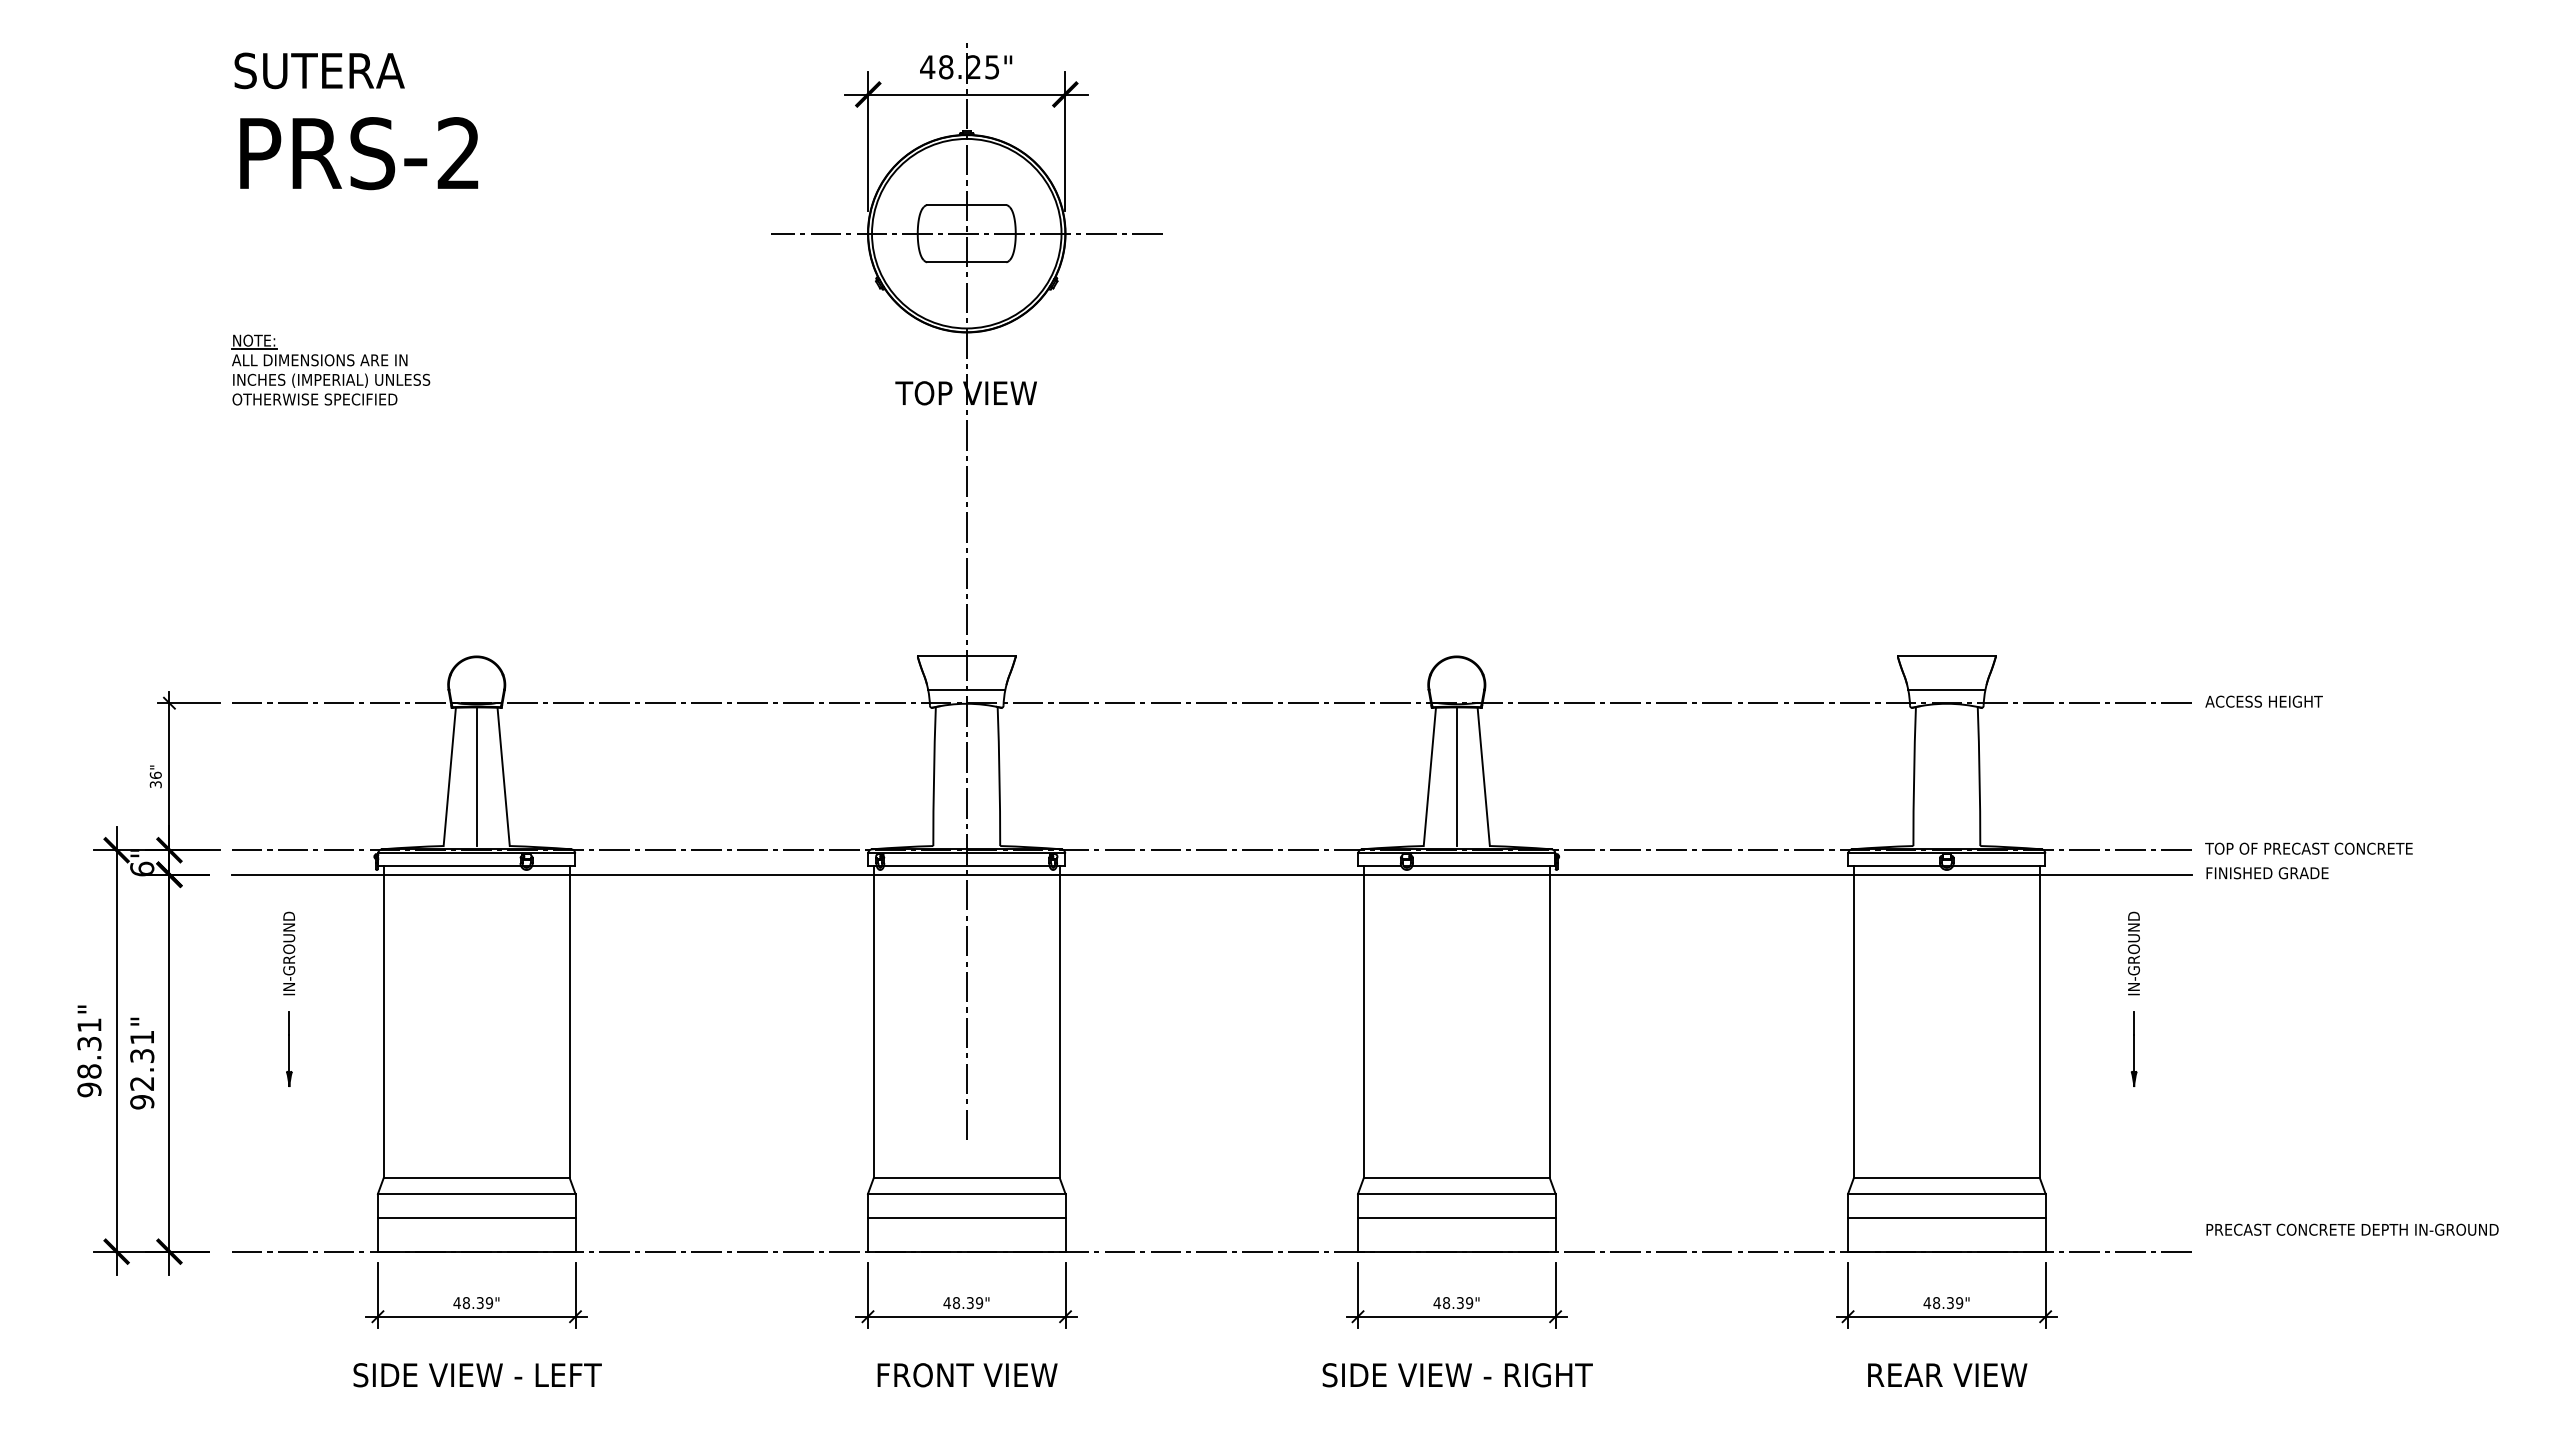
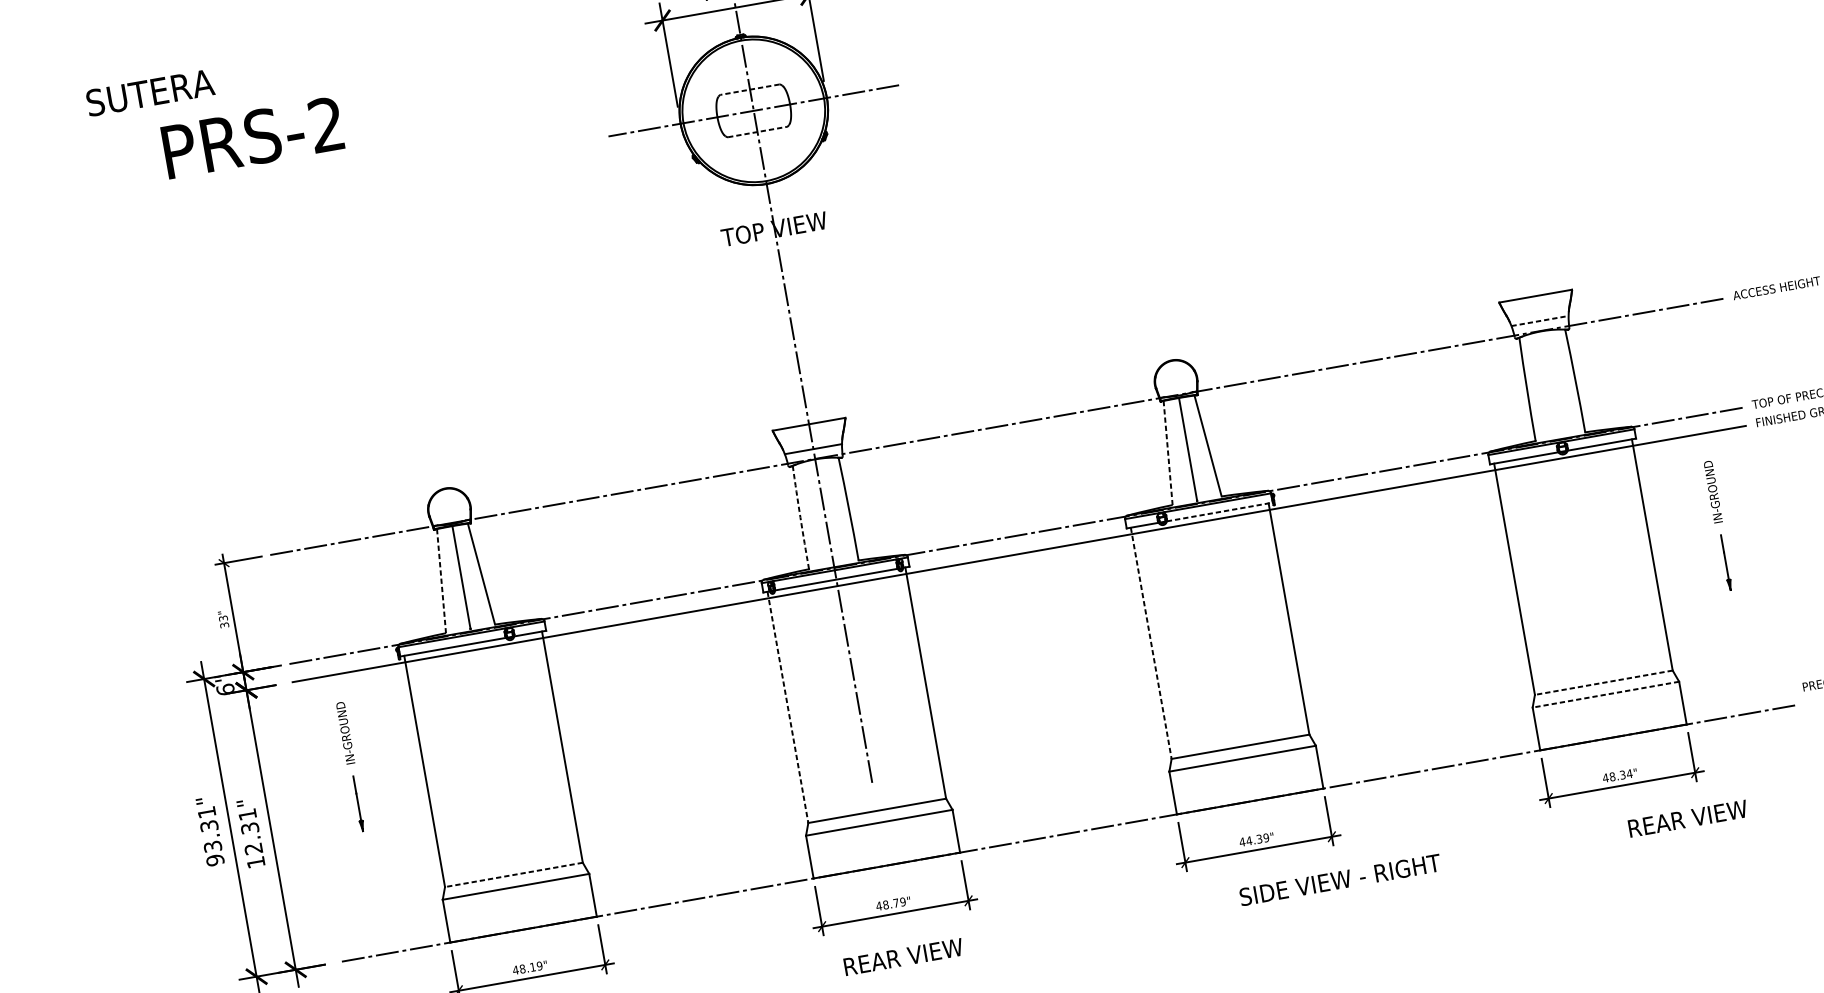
text: (319, 70) -> (150, 92), moved
text: (359, 153) -> (253, 137), moved
line: (966, 205) -> (749, 89), solid -> dashed
line: (966, 262) -> (757, 132), solid -> dashed
part: (330, 369) -> (299, 294), removed
line: (1946, 690) -> (1539, 321), solid -> dashed
text: (155, 774) -> (223, 617), 36" -> 33"
arc: (933, 776) -> (800, 517), solid -> dashed
line: (449, 777) -> (441, 581), solid -> dashed
line: (1429, 777) -> (1167, 453), solid -> dashed
line: (1484, 866) -> (1220, 512), solid -> dashed
line: (873, 1021) -> (787, 707), solid -> dashed
line: (1363, 1021) -> (1150, 643), solid -> dashed
text: (89, 1071) -> (212, 846), 98.31" -> 93.31"
text: (142, 1102) -> (256, 862), 92.31" -> 12.31"
line: (476, 1177) -> (513, 874), solid -> dashed
line: (1946, 1177) -> (1603, 682), solid -> dashed
line: (1946, 1193) -> (1605, 694), solid -> dashed
line: (476, 1218) -> (519, 905), removed
line: (966, 1218) -> (882, 840), removed
line: (1456, 1218) -> (1245, 776), removed
line: (1946, 1218) -> (1608, 712), removed
text: (479, 1303) -> (532, 967), 48.39" -> 48.19"
text: (969, 1303) -> (895, 903), 48.39" -> 48.79"
text: (1446, 1303) -> (1249, 841), 48.39" -> 44.39"
text: (1959, 1303) -> (1629, 774), 48.39" -> 48.34"
text: (1947, 1374) -> (1687, 818), moved
text: (967, 1375) -> (903, 957), FRONT VIEW -> REAR VIEW
text: (1457, 1375) -> (1340, 880), moved

